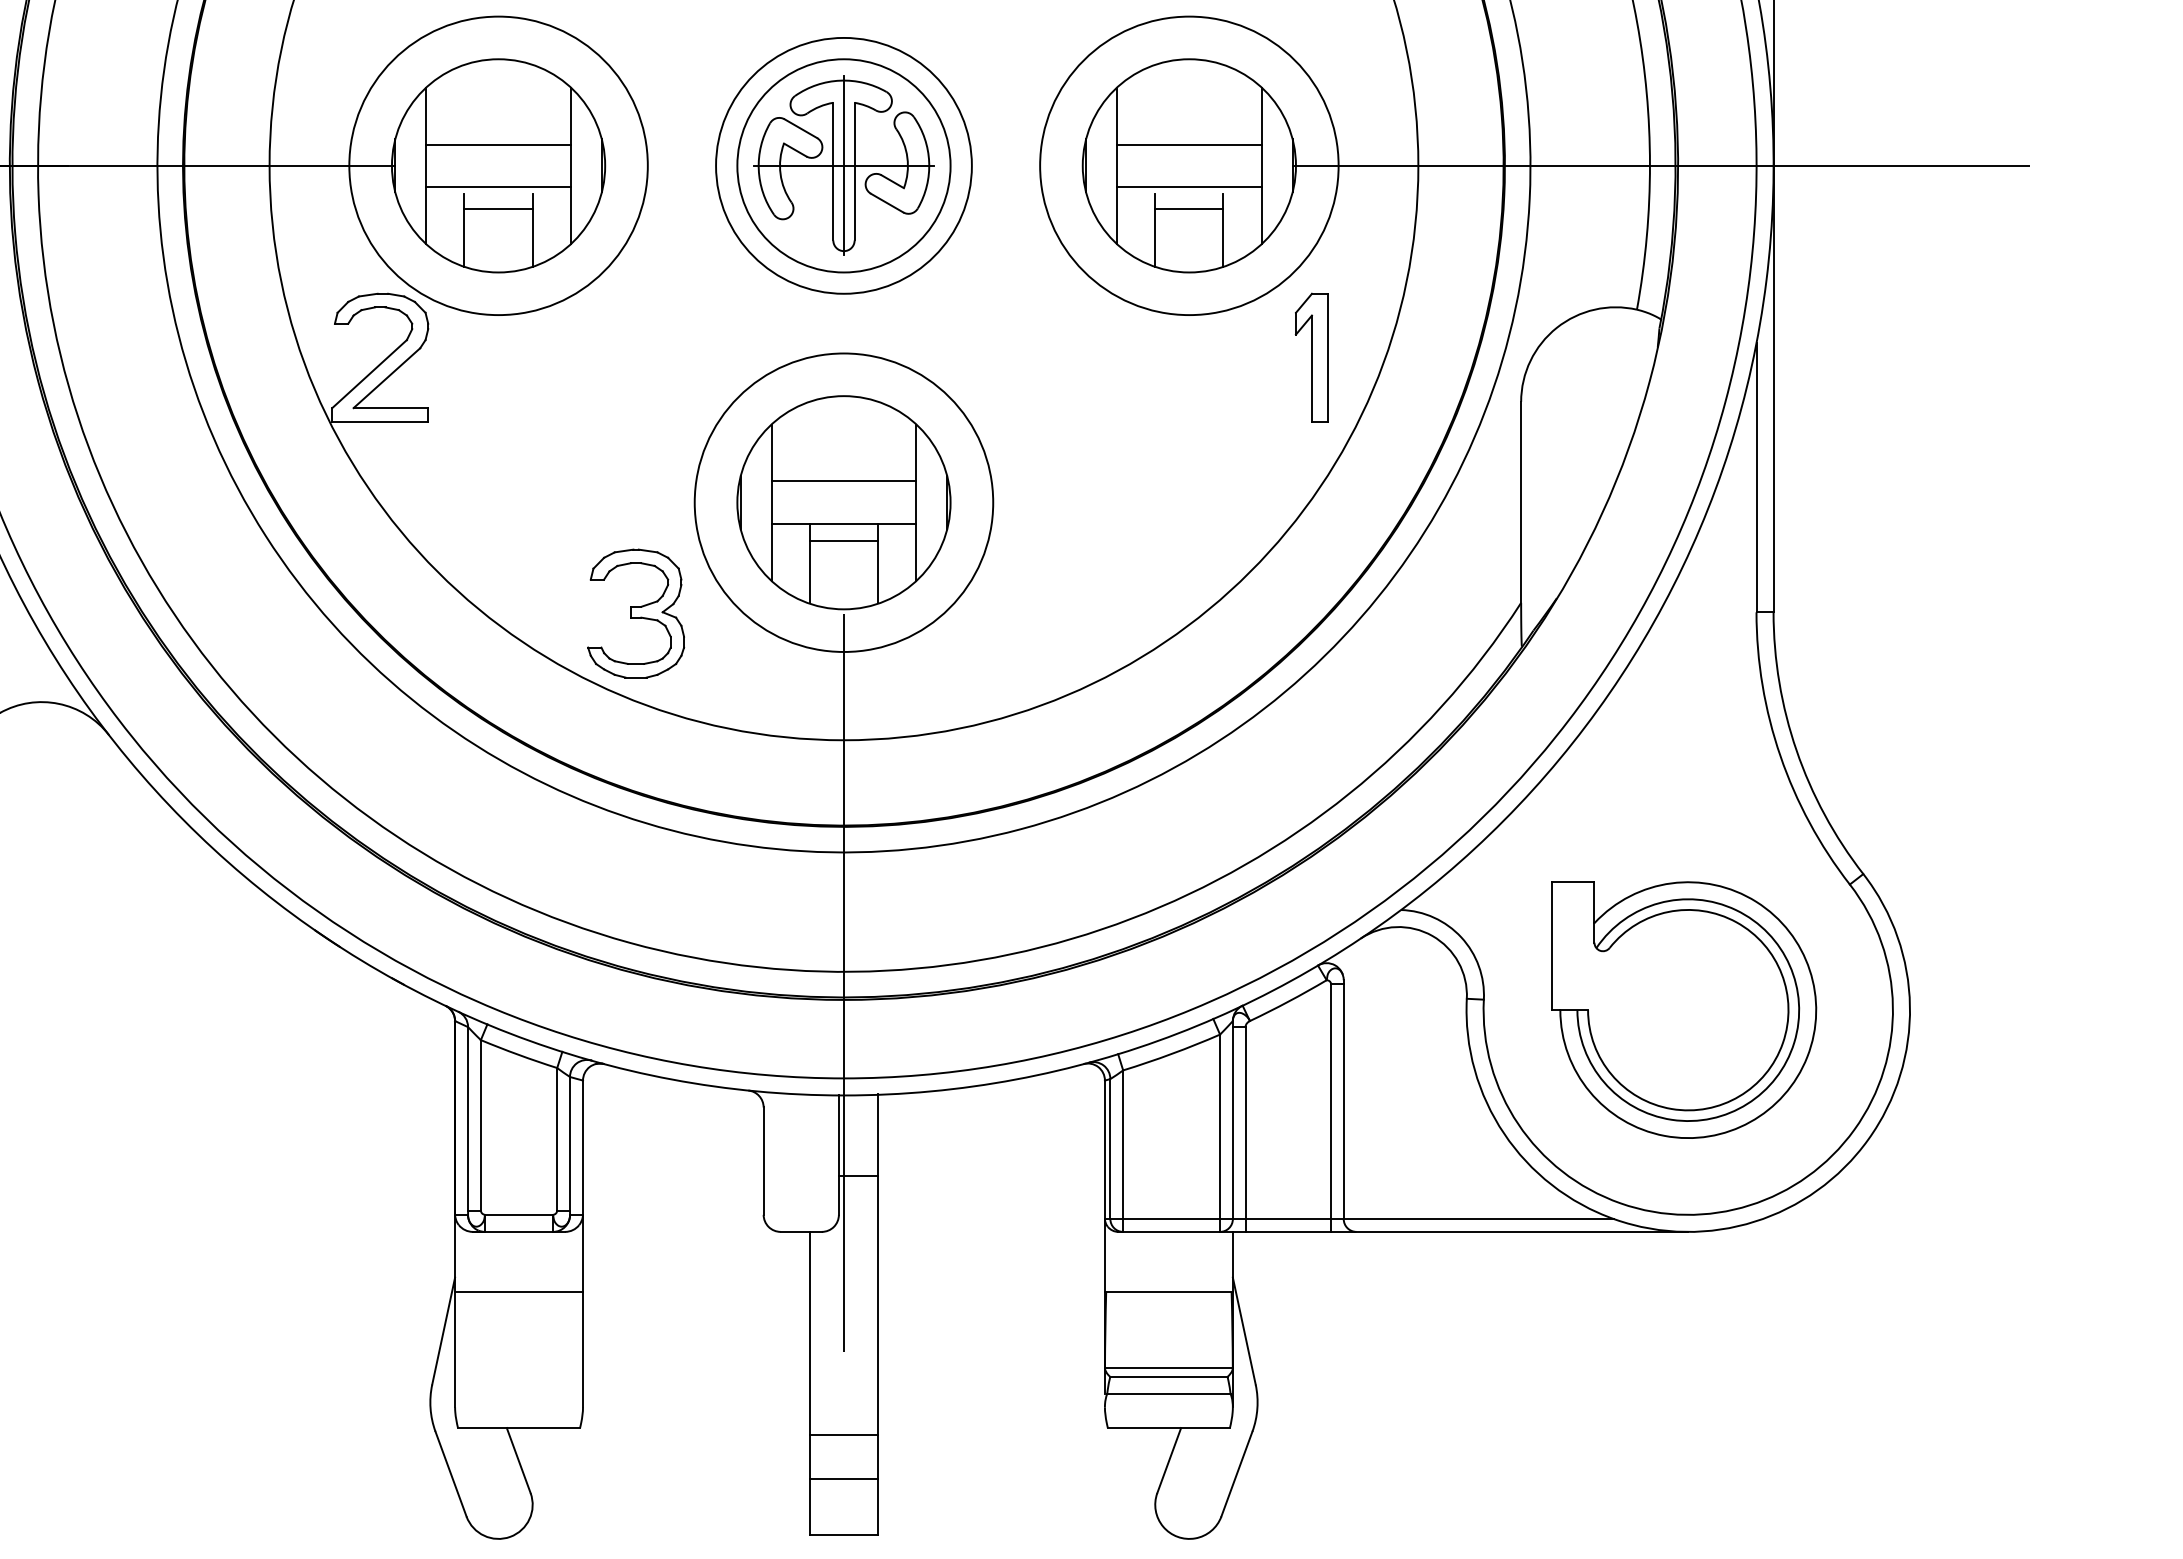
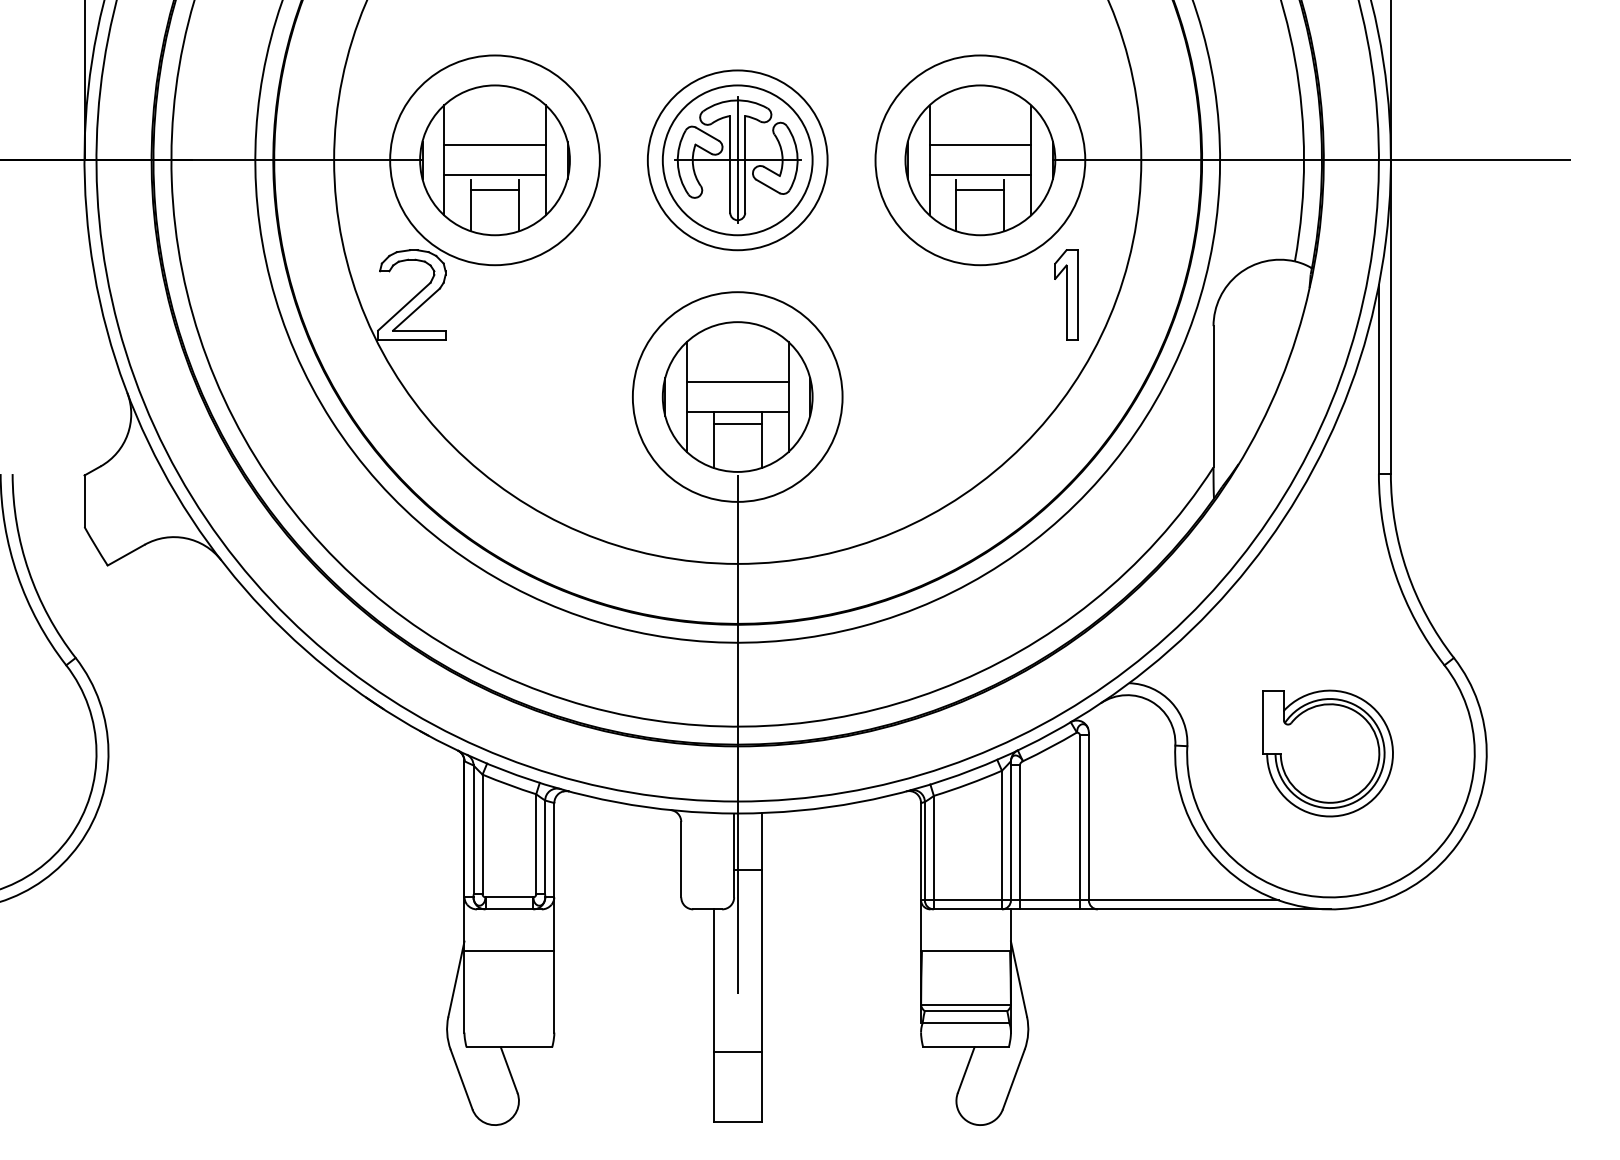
part: (635, 612) -> (591, 474), removed
part: (1683, 1010) -> (1327, 753), size x0.7
line: (843, 1479) -> (737, 1083), removed

